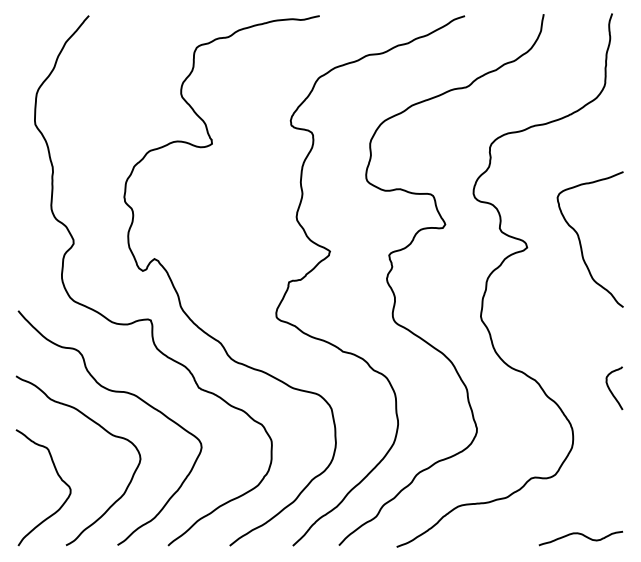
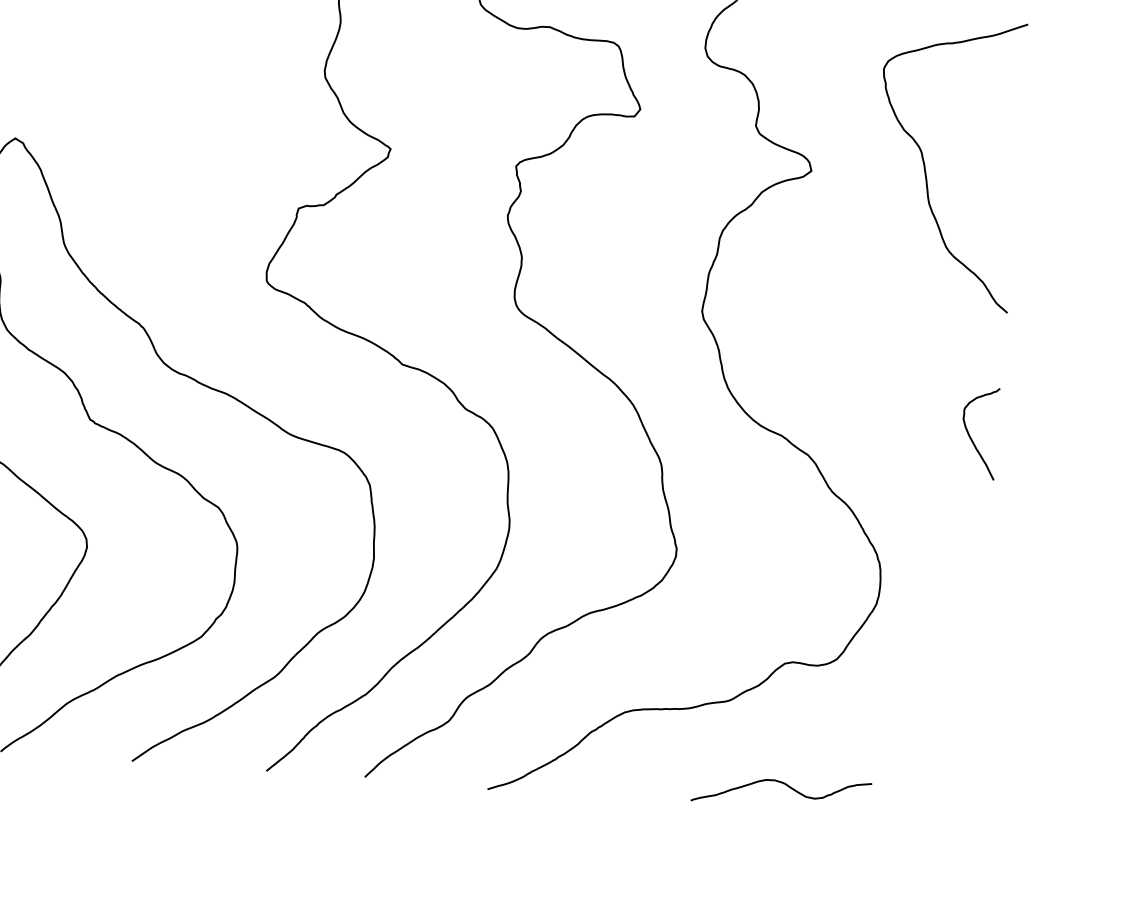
curve: (611, 390) -> (972, 437), moved
curve: (581, 535) -> (782, 785), moved

